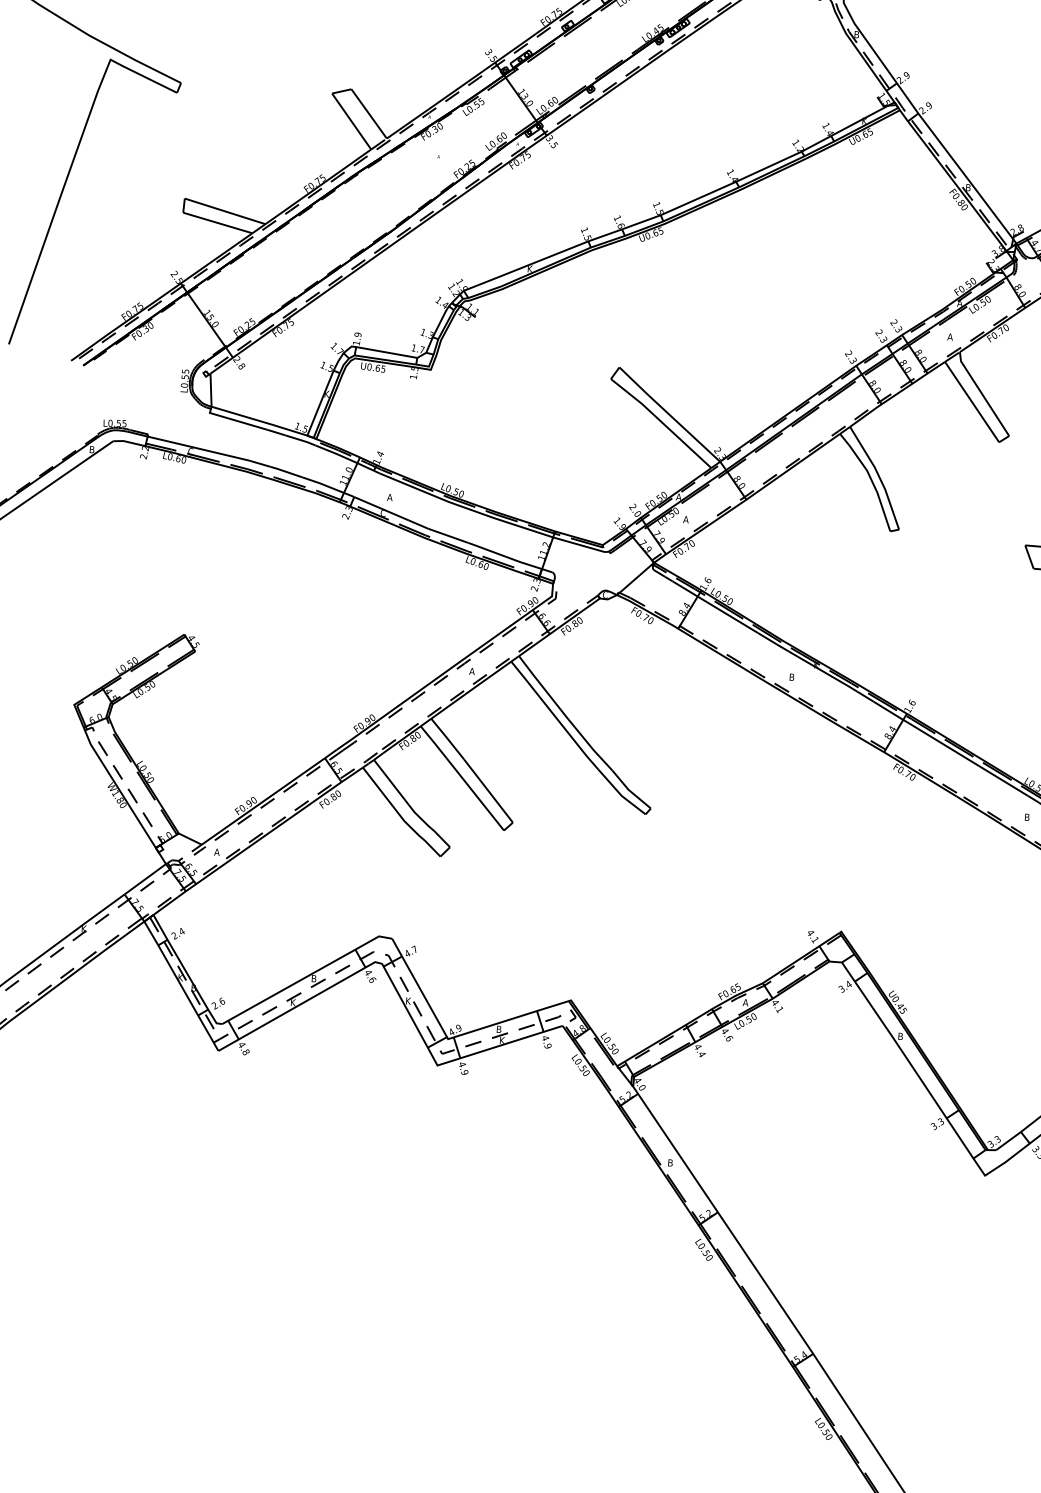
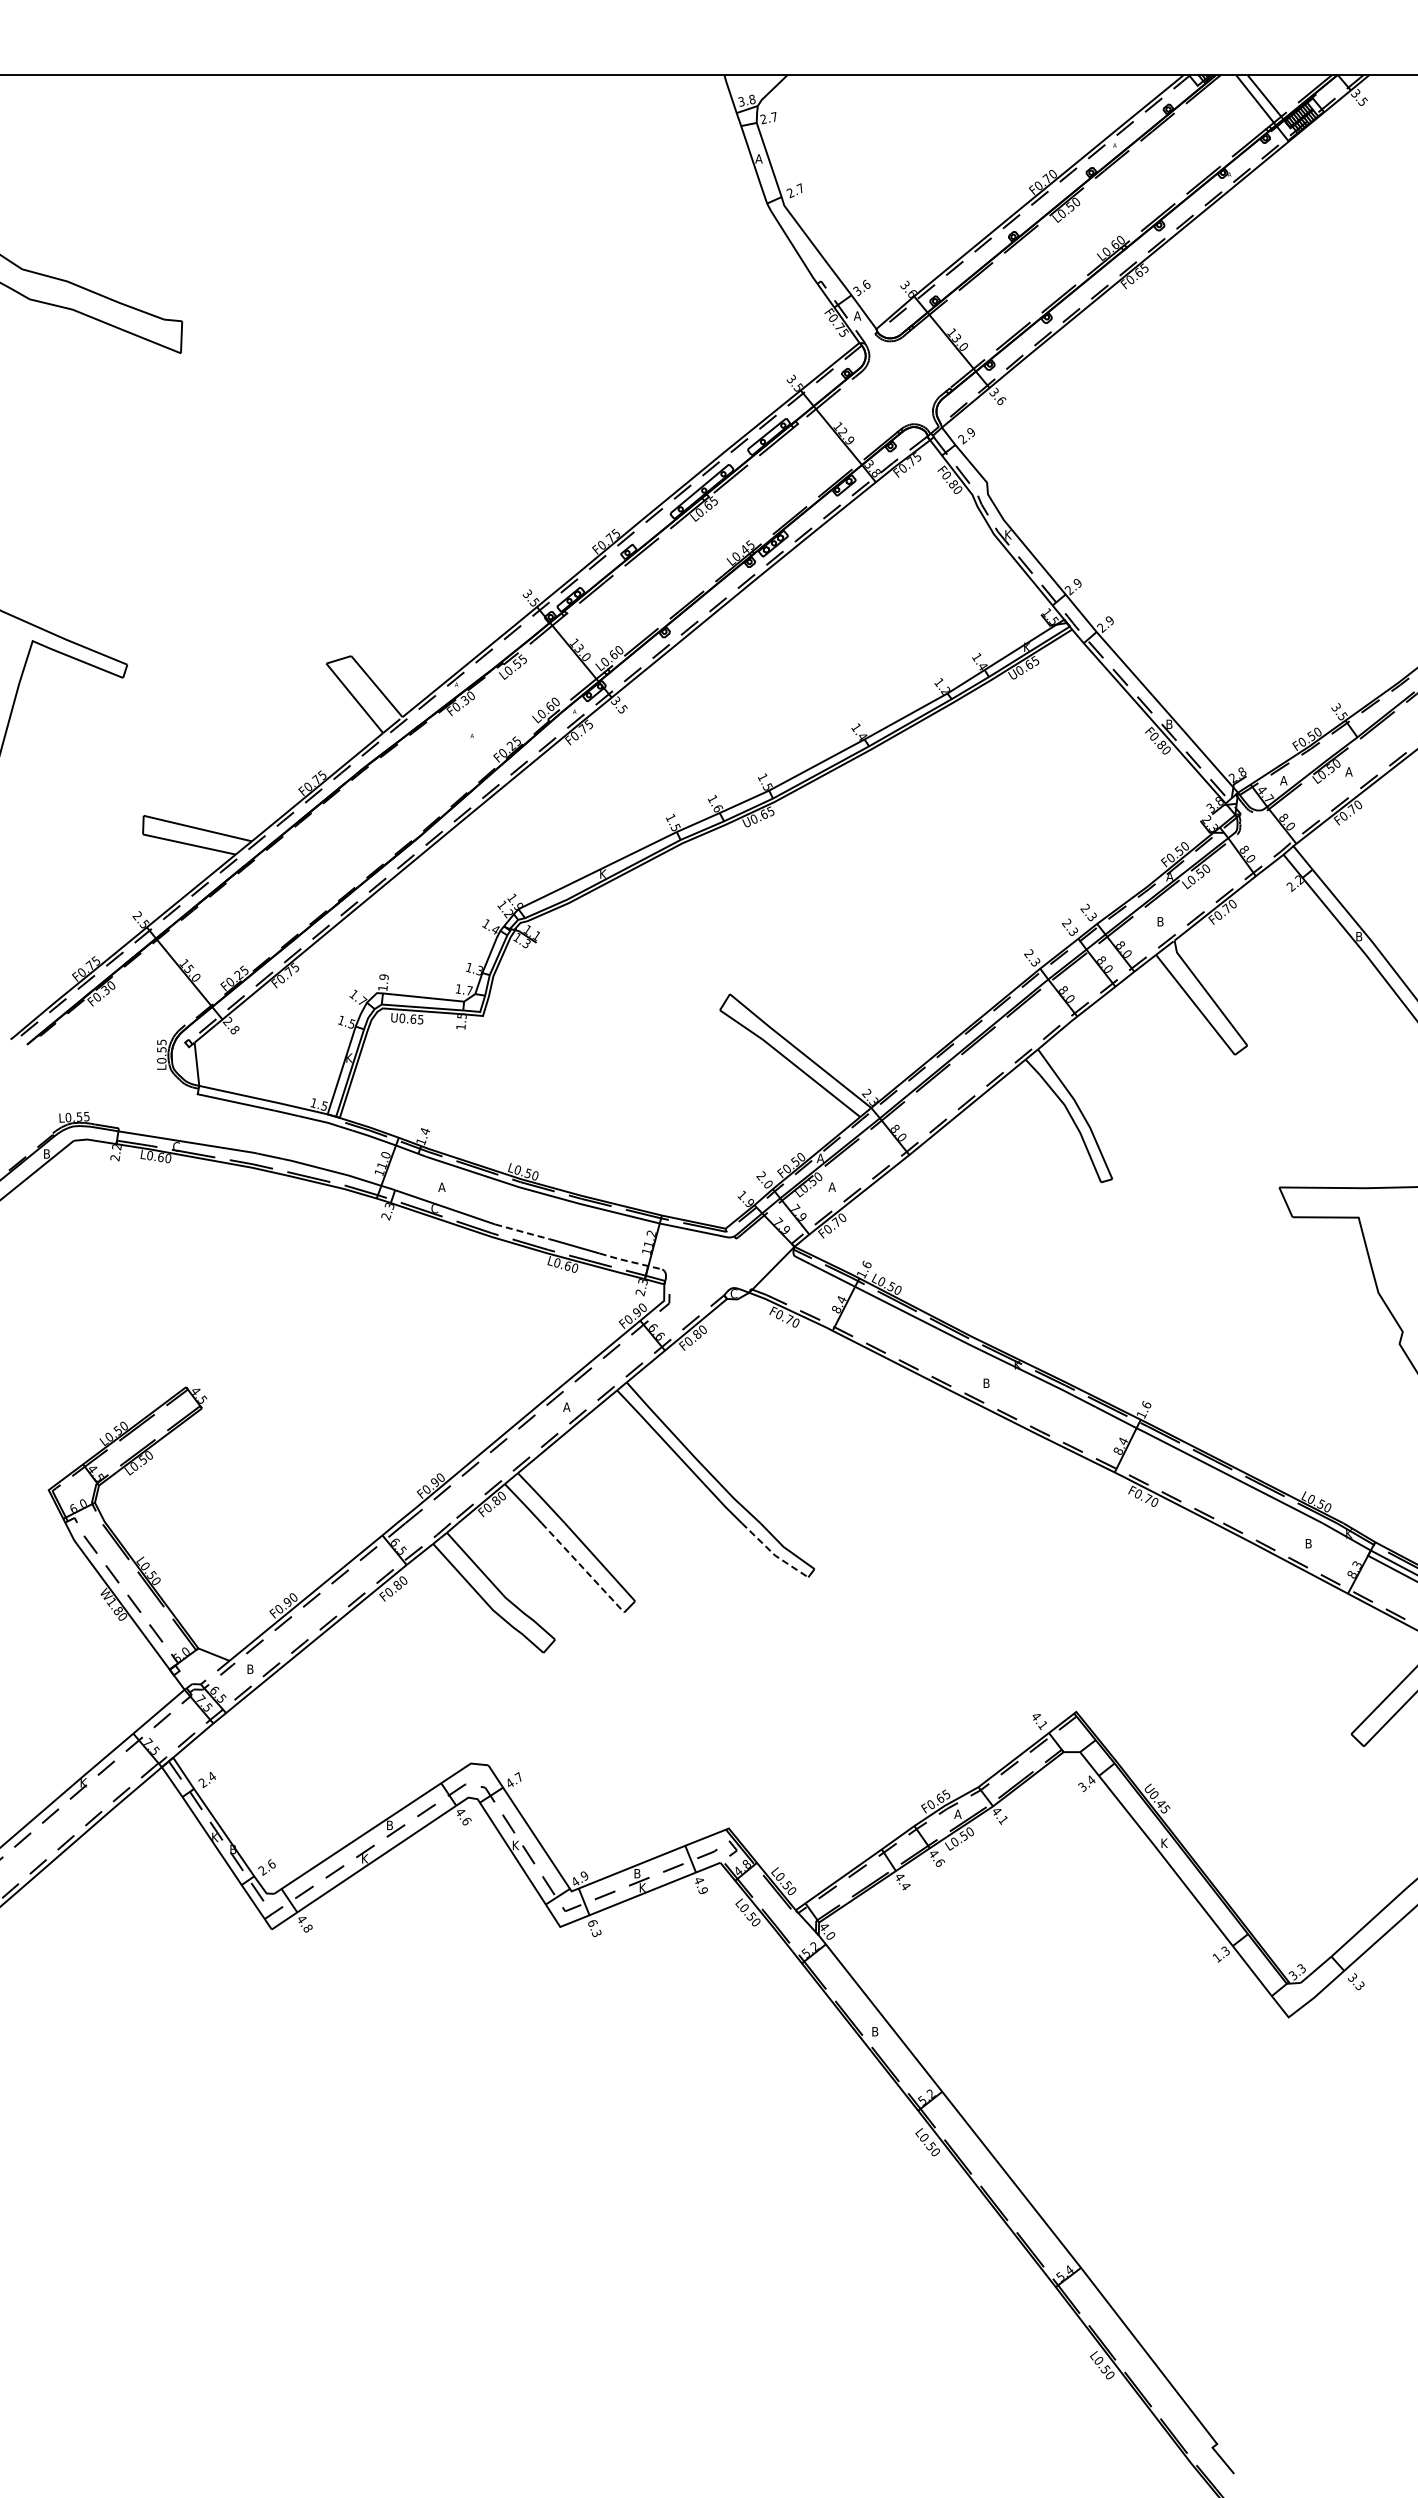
text: (857, 34) -> (1008, 534), B -> K
text: (950, 336) -> (1160, 921), A -> B
line: (448, 535) -> (522, 1231), solid -> dashed
line: (528, 564) -> (630, 1261), solid -> dashed
line: (475, 794) -> (583, 1567), solid -> dashed
line: (620, 794) -> (773, 1553), solid -> dashed
text: (216, 851) -> (249, 1668), A -> B
text: (900, 1035) -> (1164, 1842), B -> K
text: (463, 1068) -> (594, 1928), 4.9 -> 6.3
text: (933, 1126) -> (1216, 1957), 3.3 -> 1.3

